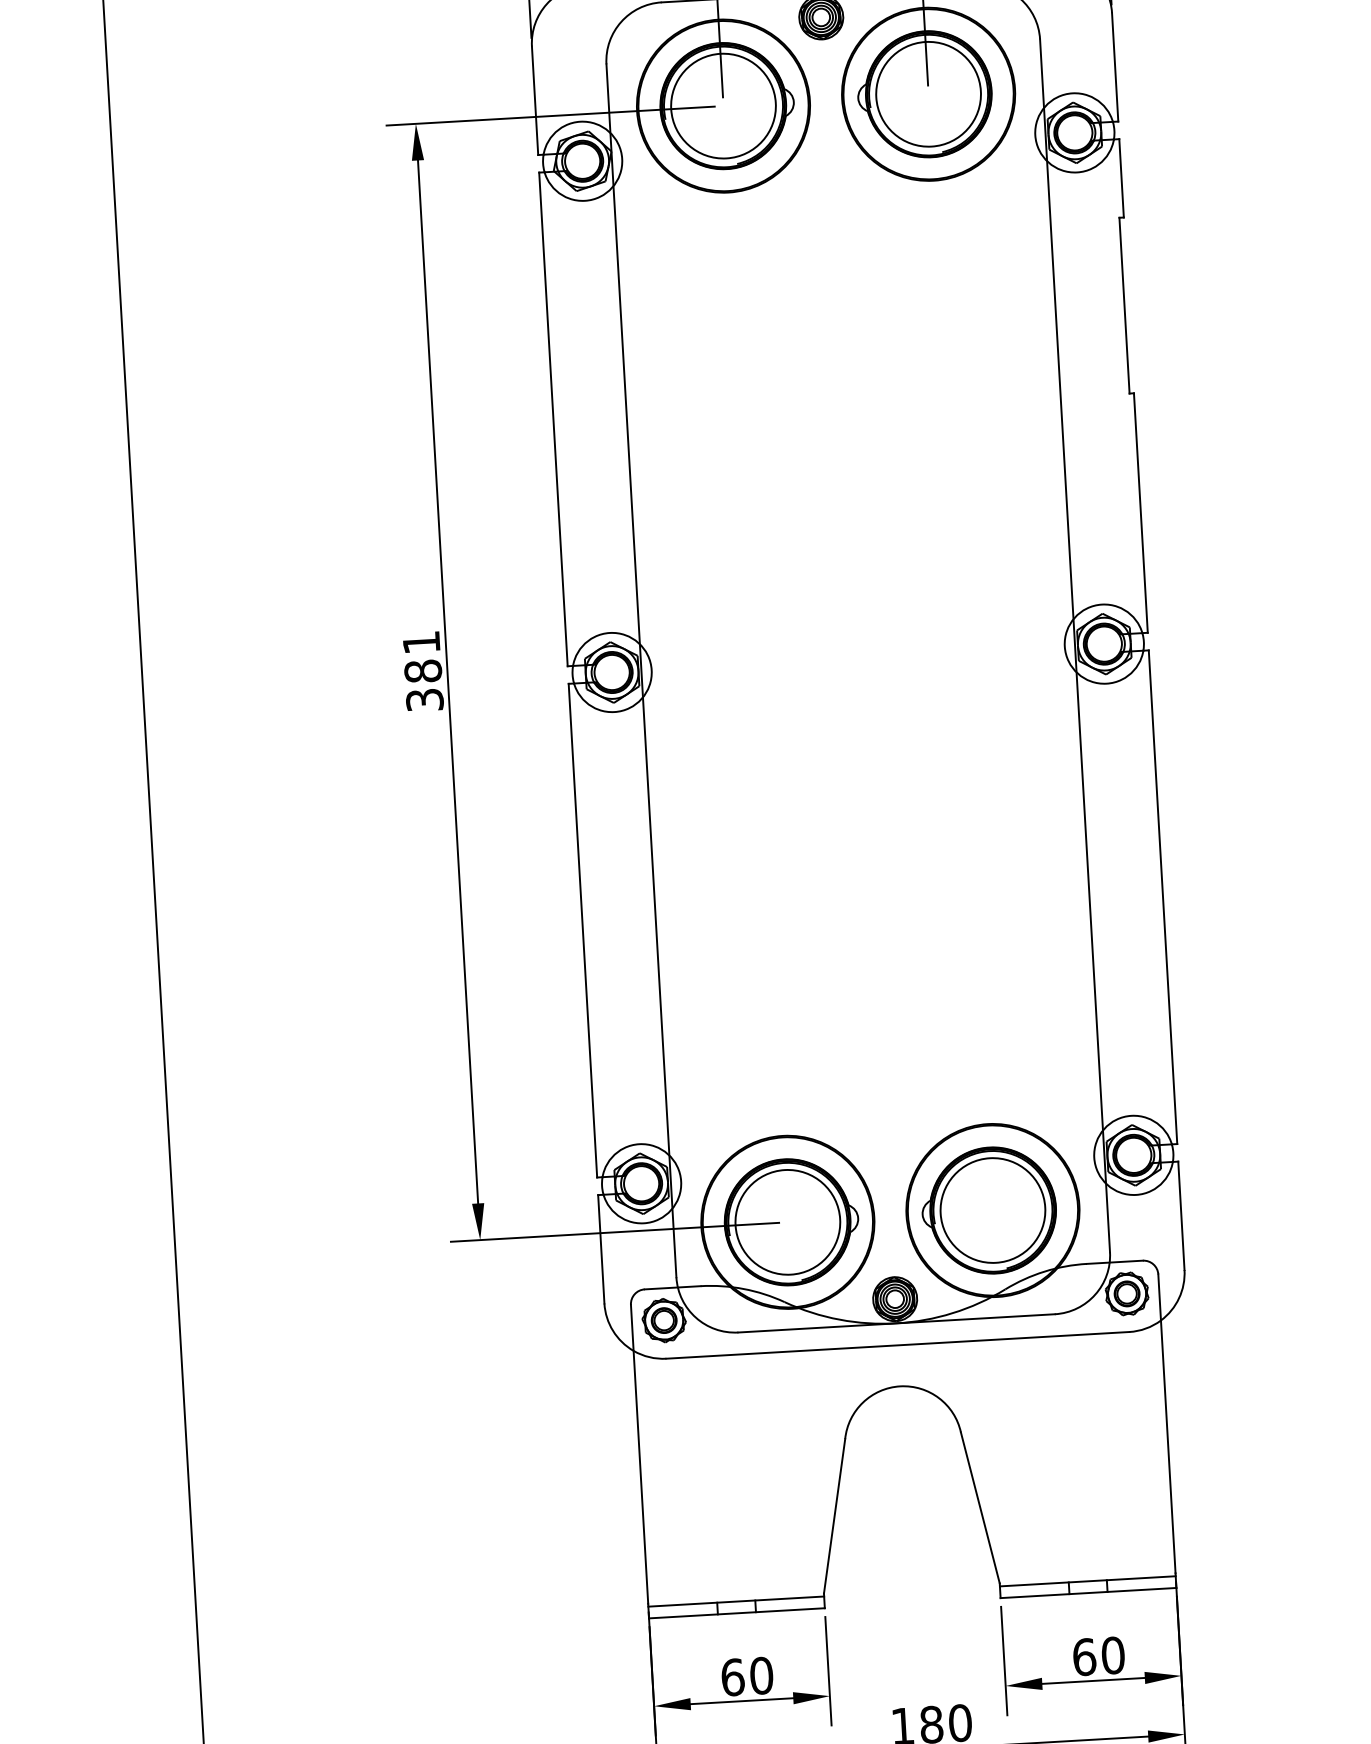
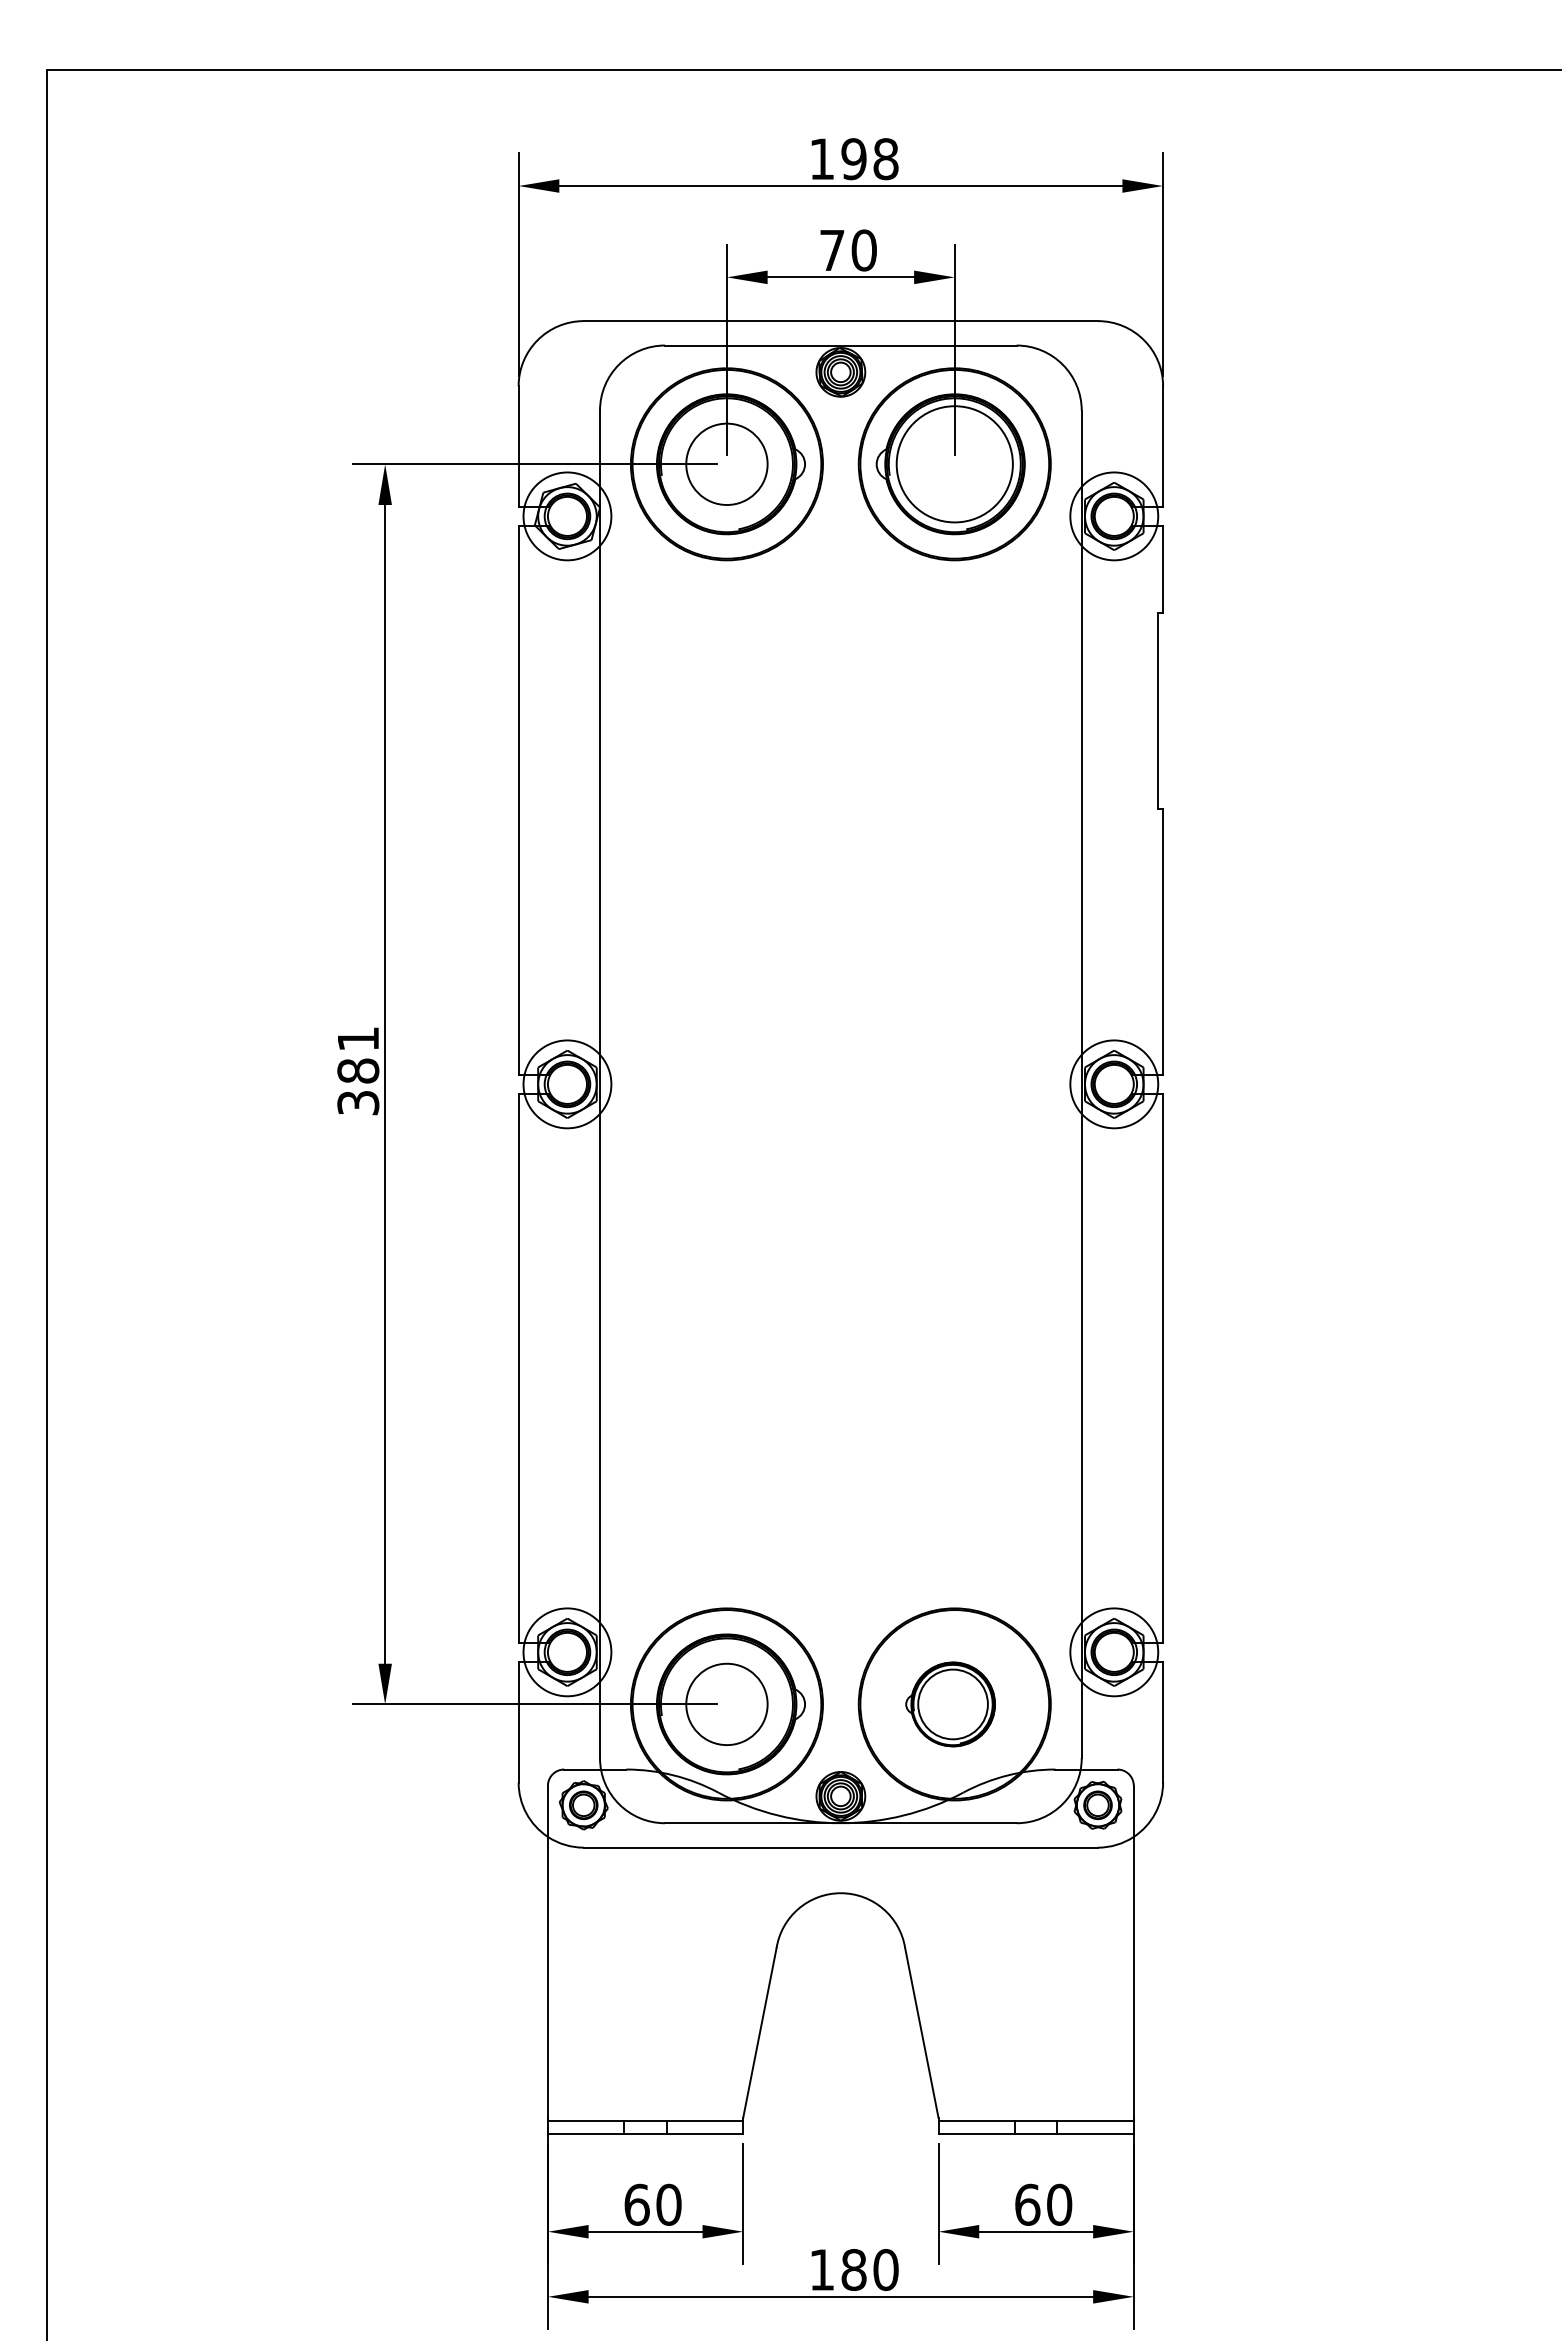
circle: (723, 106) -> (726, 464), size x0.7
part: (989, 1210) -> (950, 1704), size x0.6
circle: (787, 1222) -> (726, 1704), size x0.7

